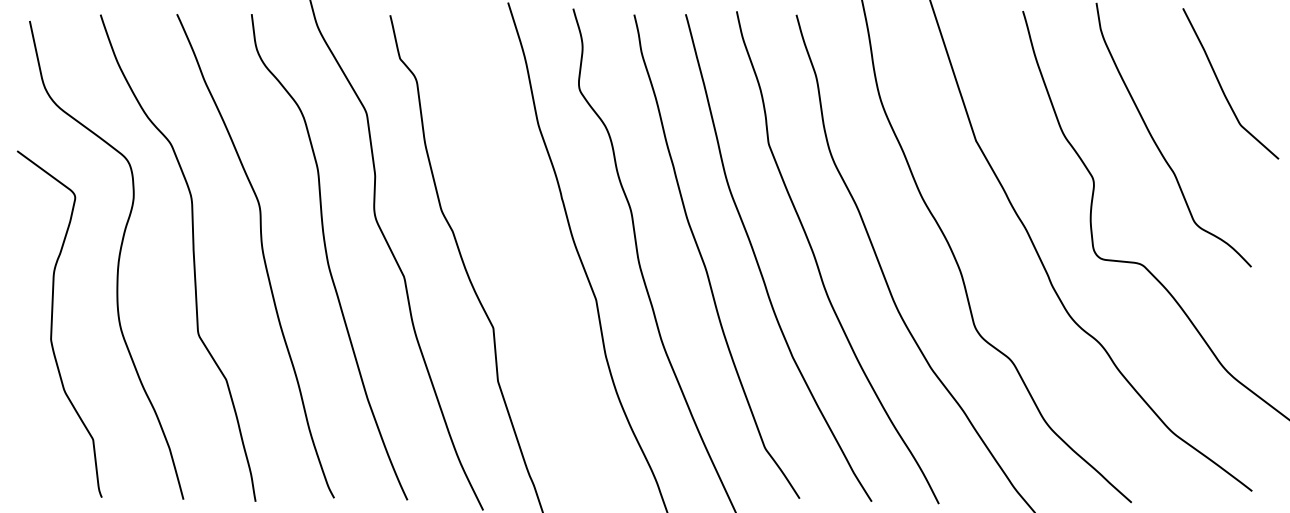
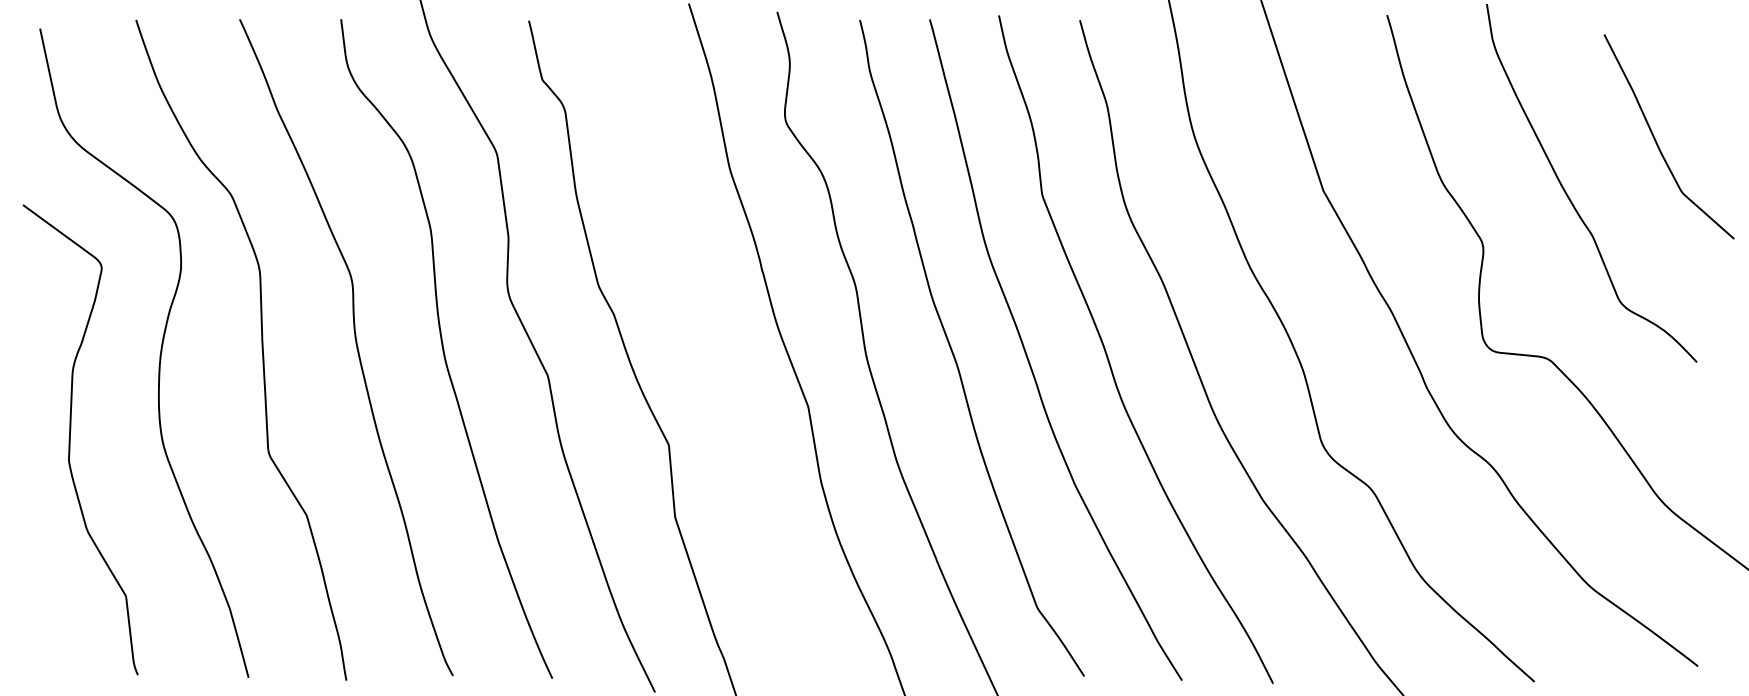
curve: (1222, 88) -> (1657, 142), moved

